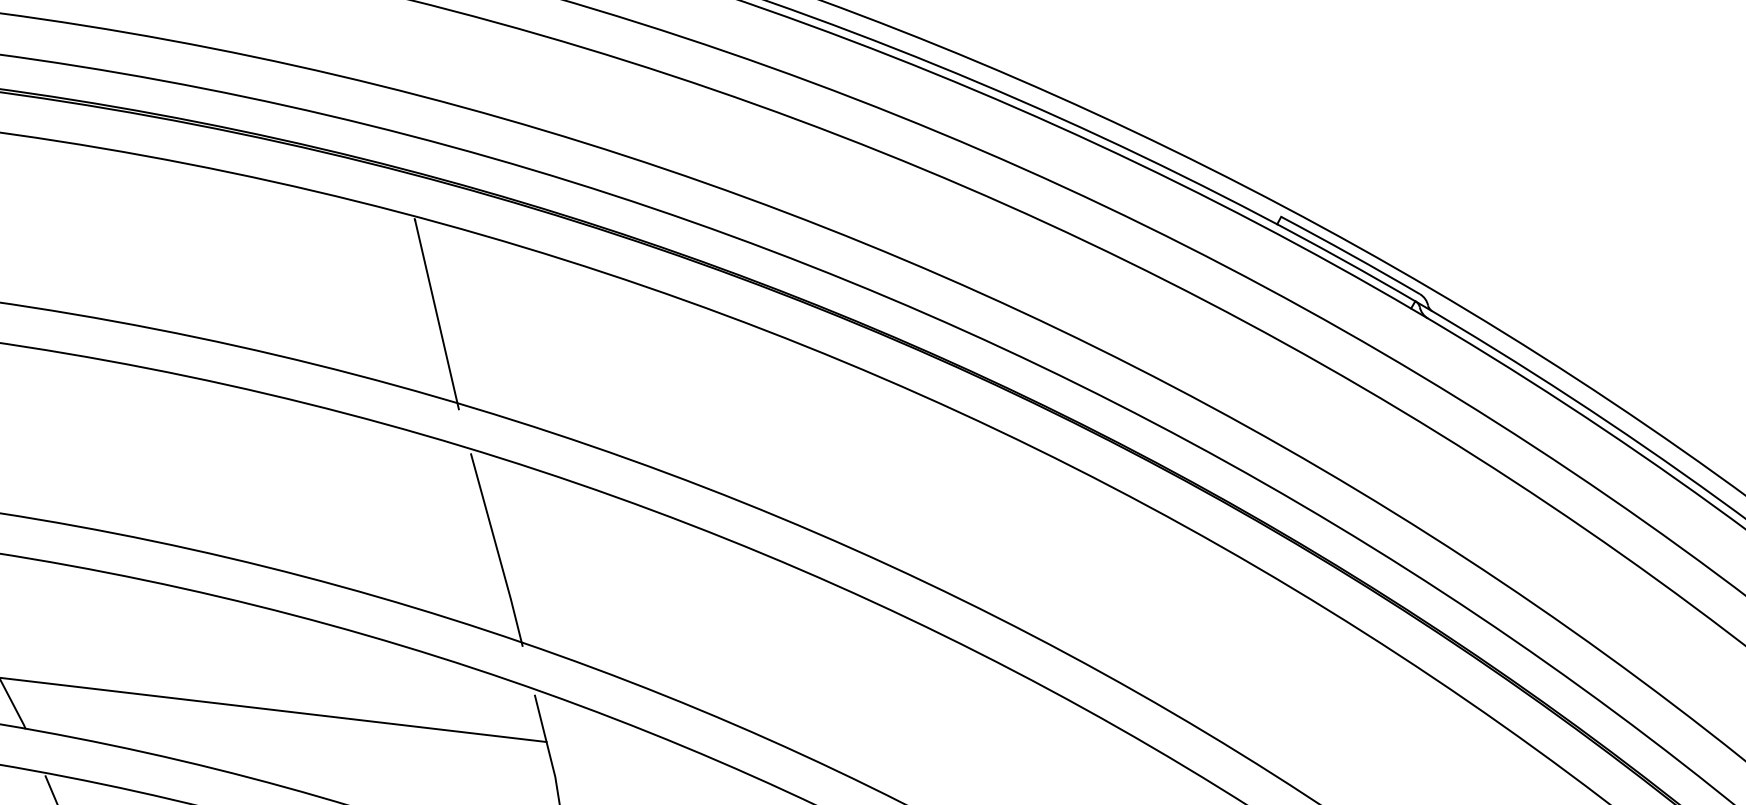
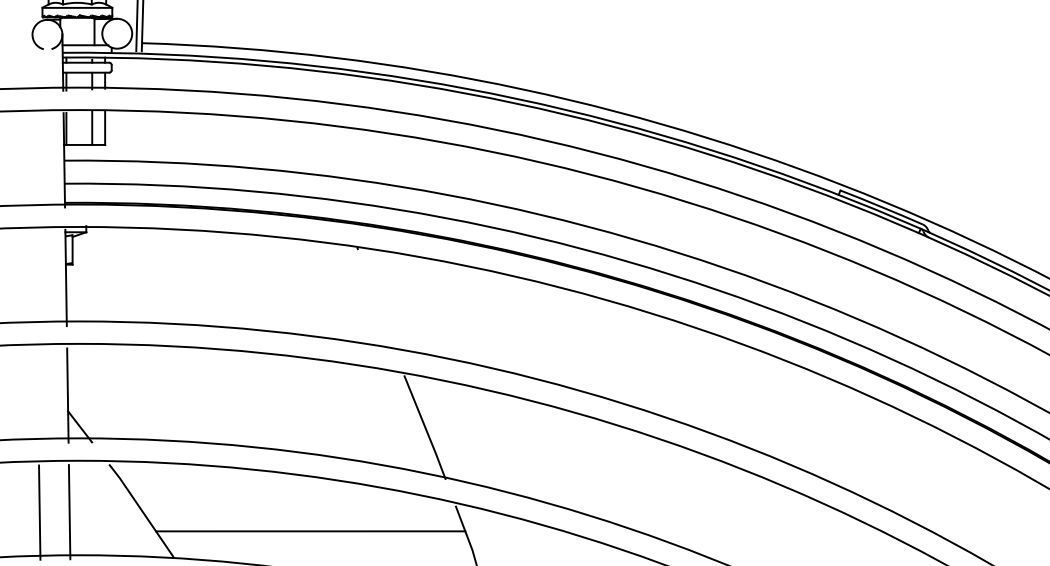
line: (435, 314) -> (375, 300), removed

